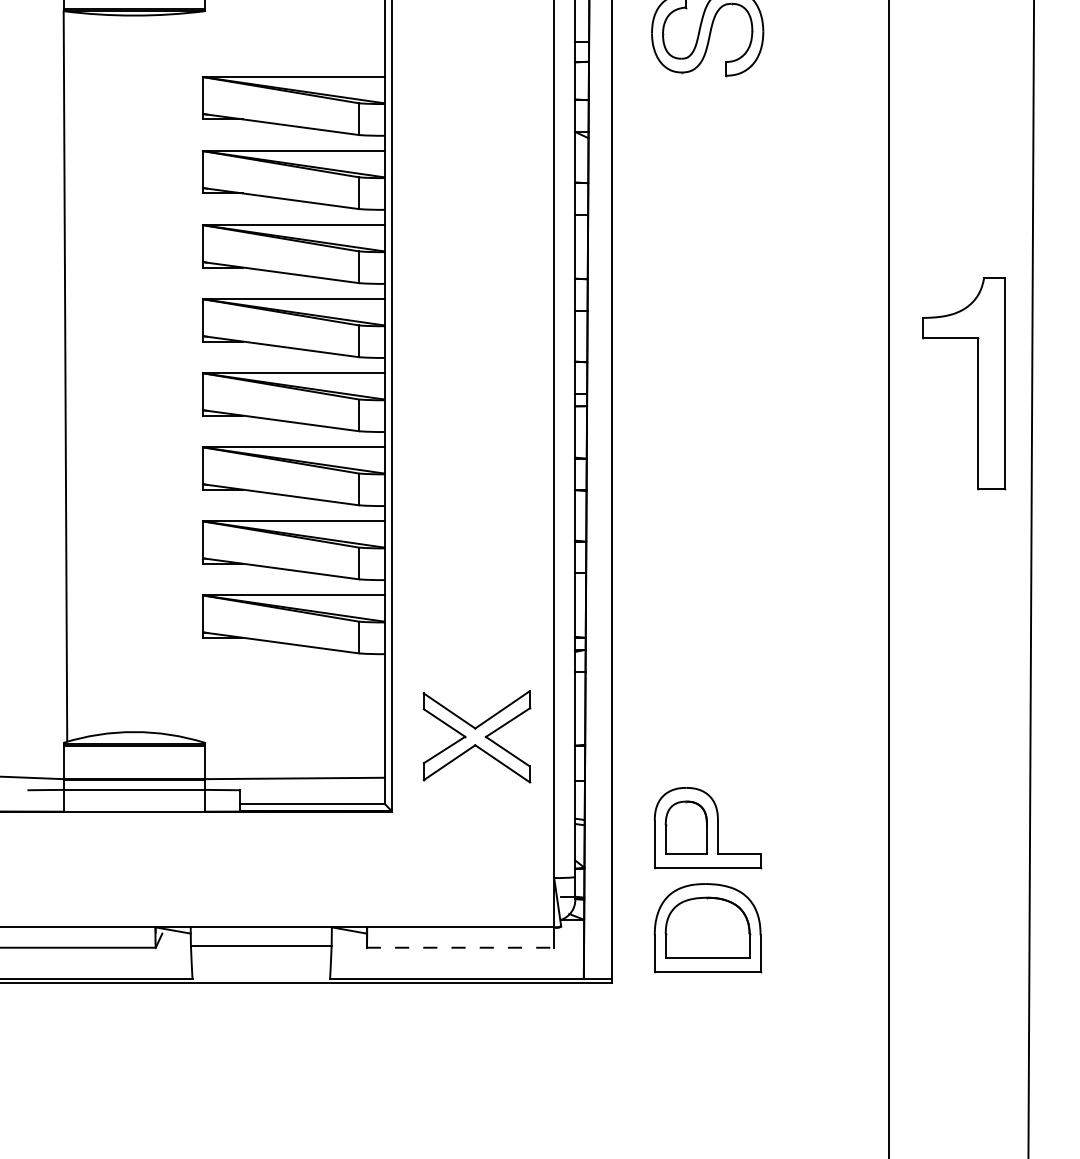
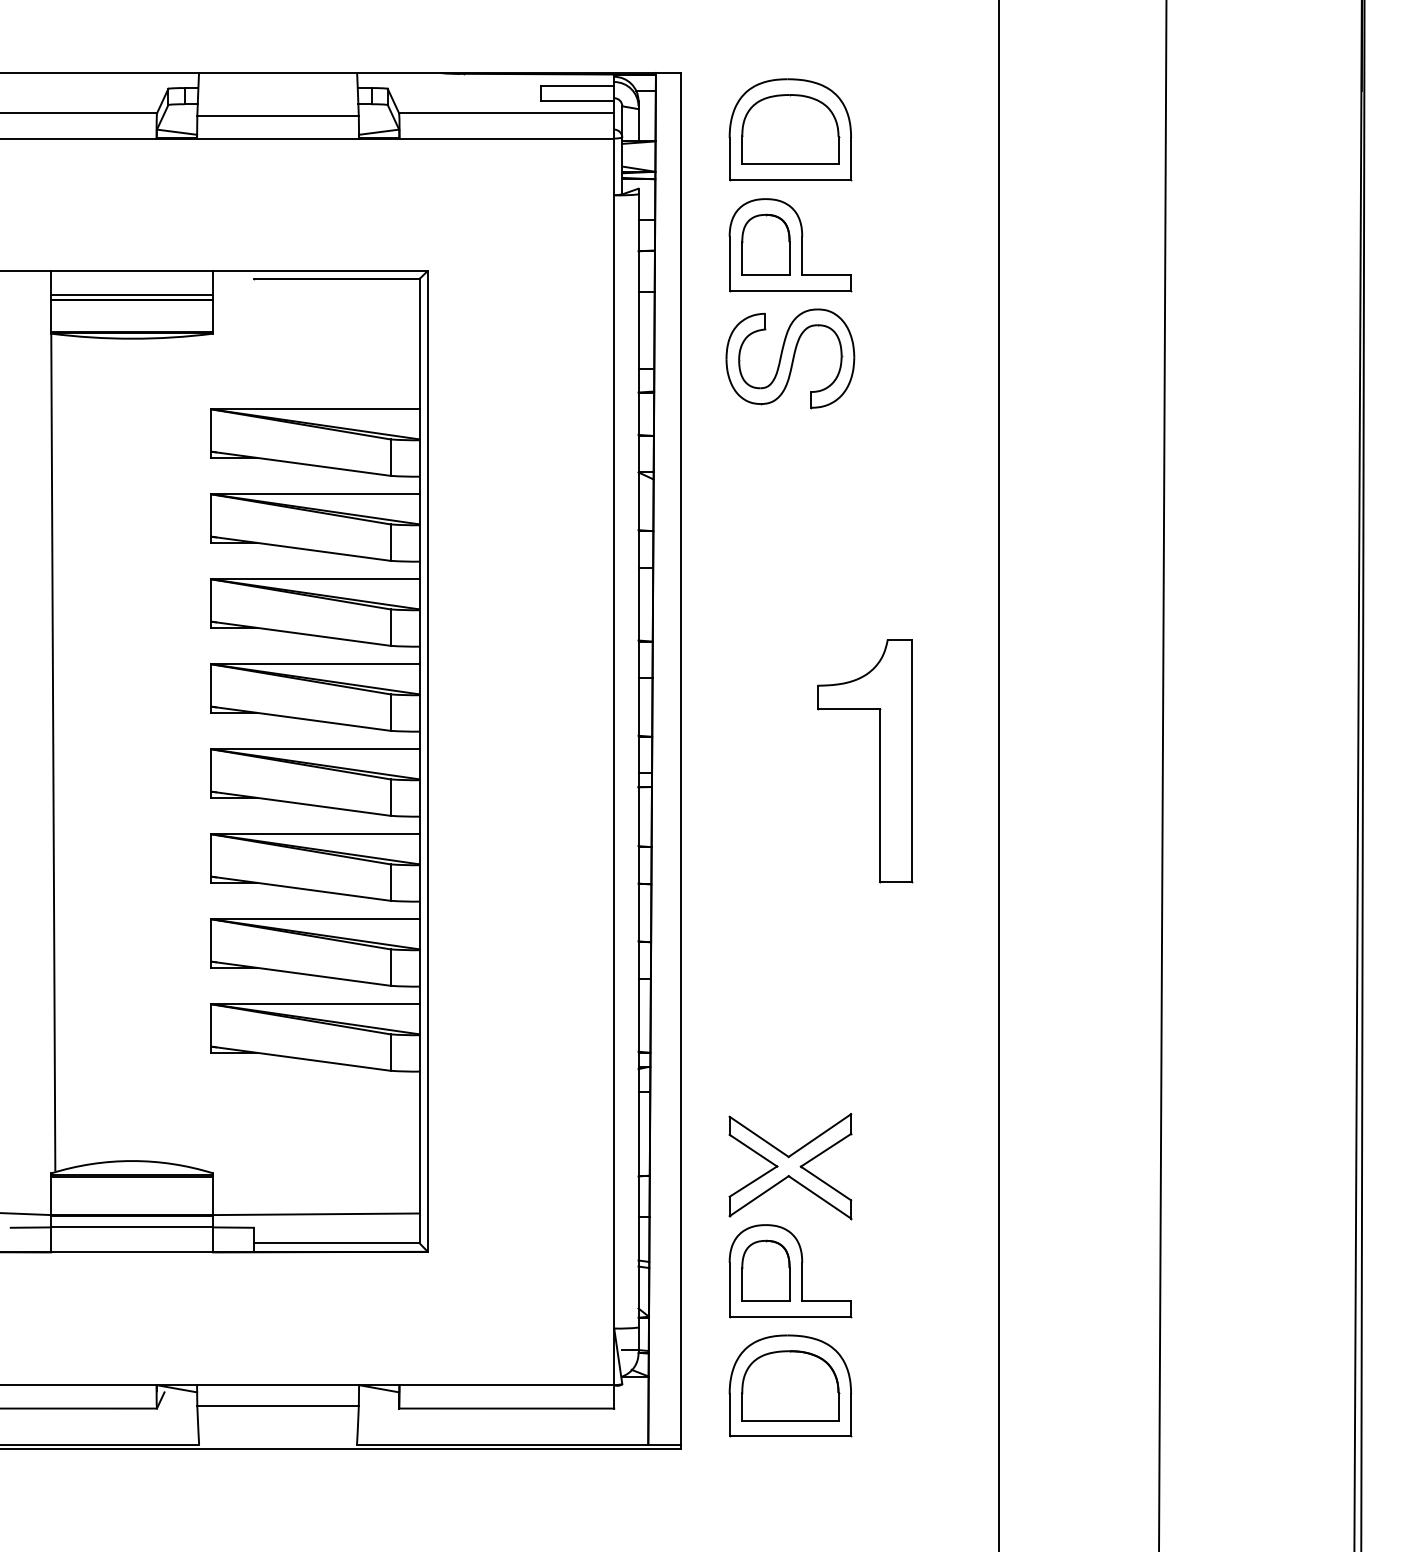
part: (977, 383) -> (879, 761), moved
part: (476, 736) -> (790, 1166), moved
line: (460, 947) -> (506, 1408), dashed -> solid

